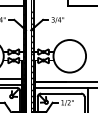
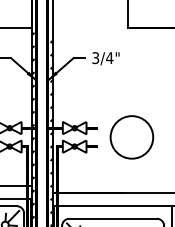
circle: (69, 56) -> (131, 137), size x0.6

